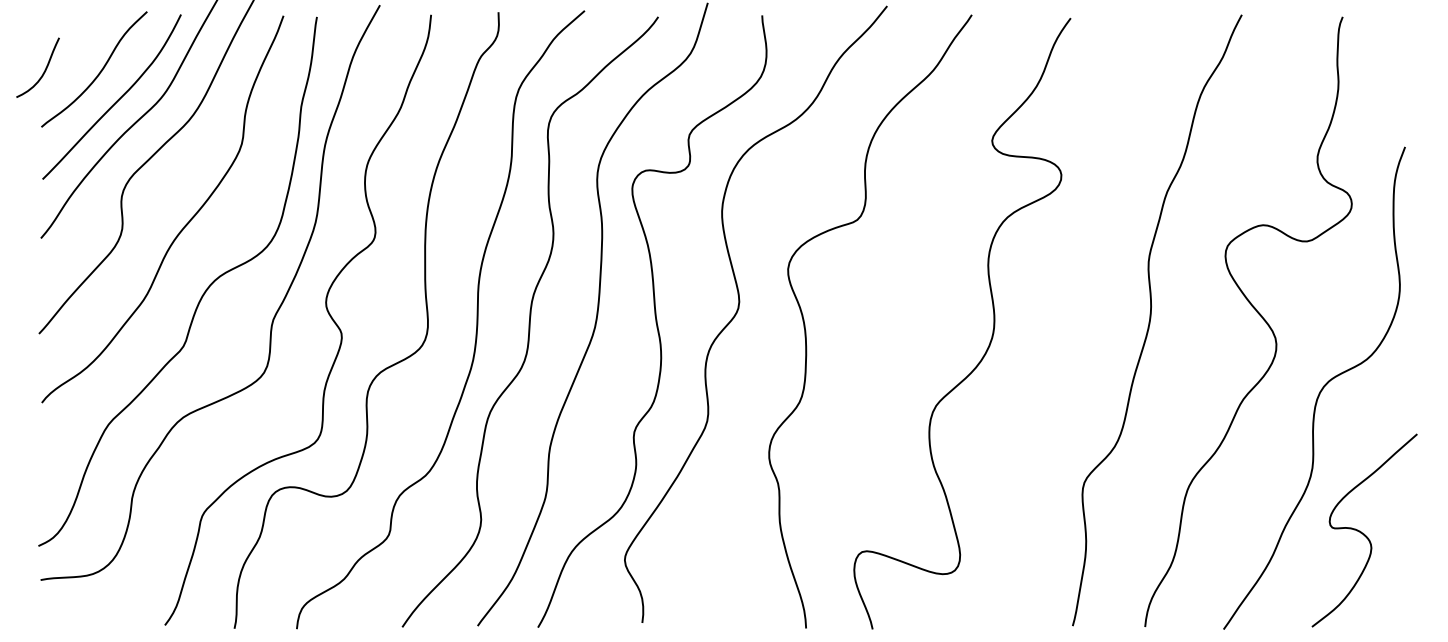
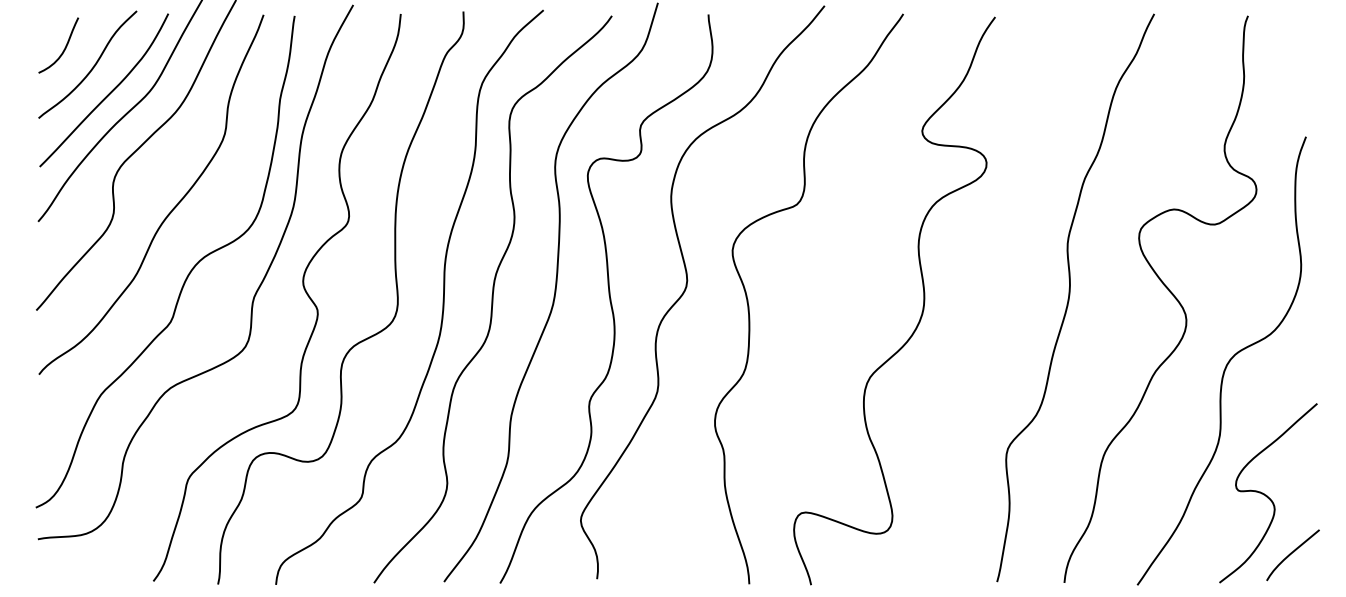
curve: (43, 71) -> (63, 48), moved
curve: (1390, 595) -> (1292, 553), added

